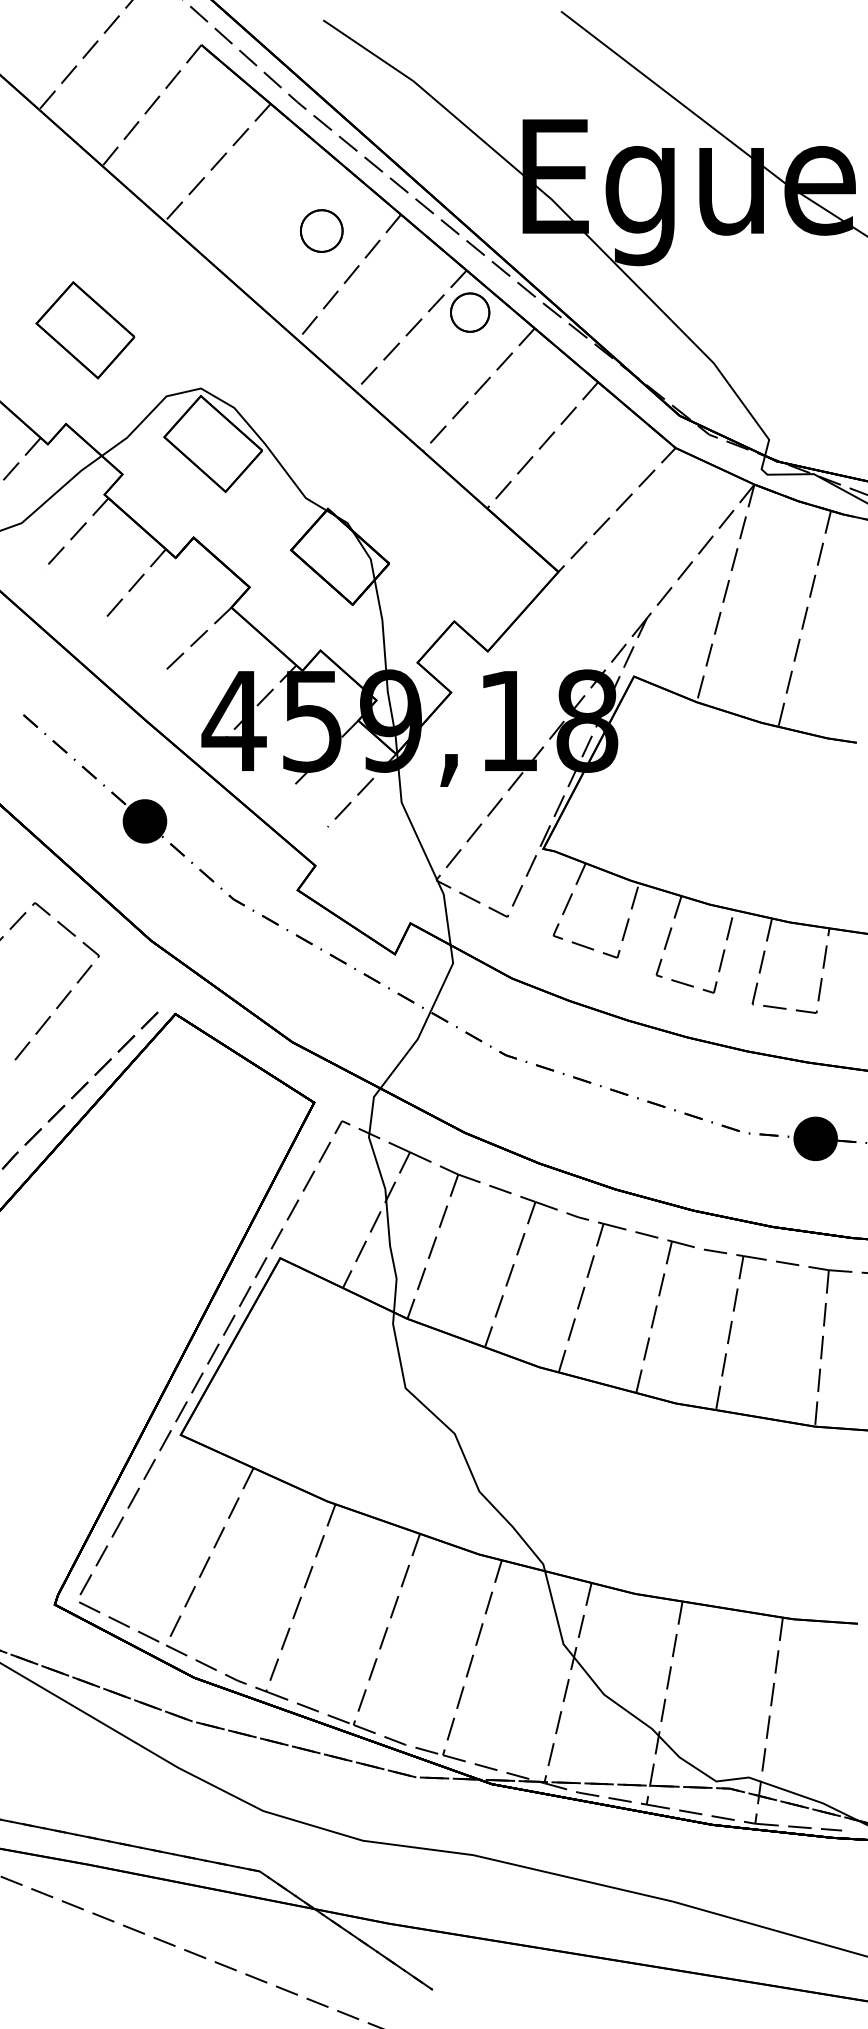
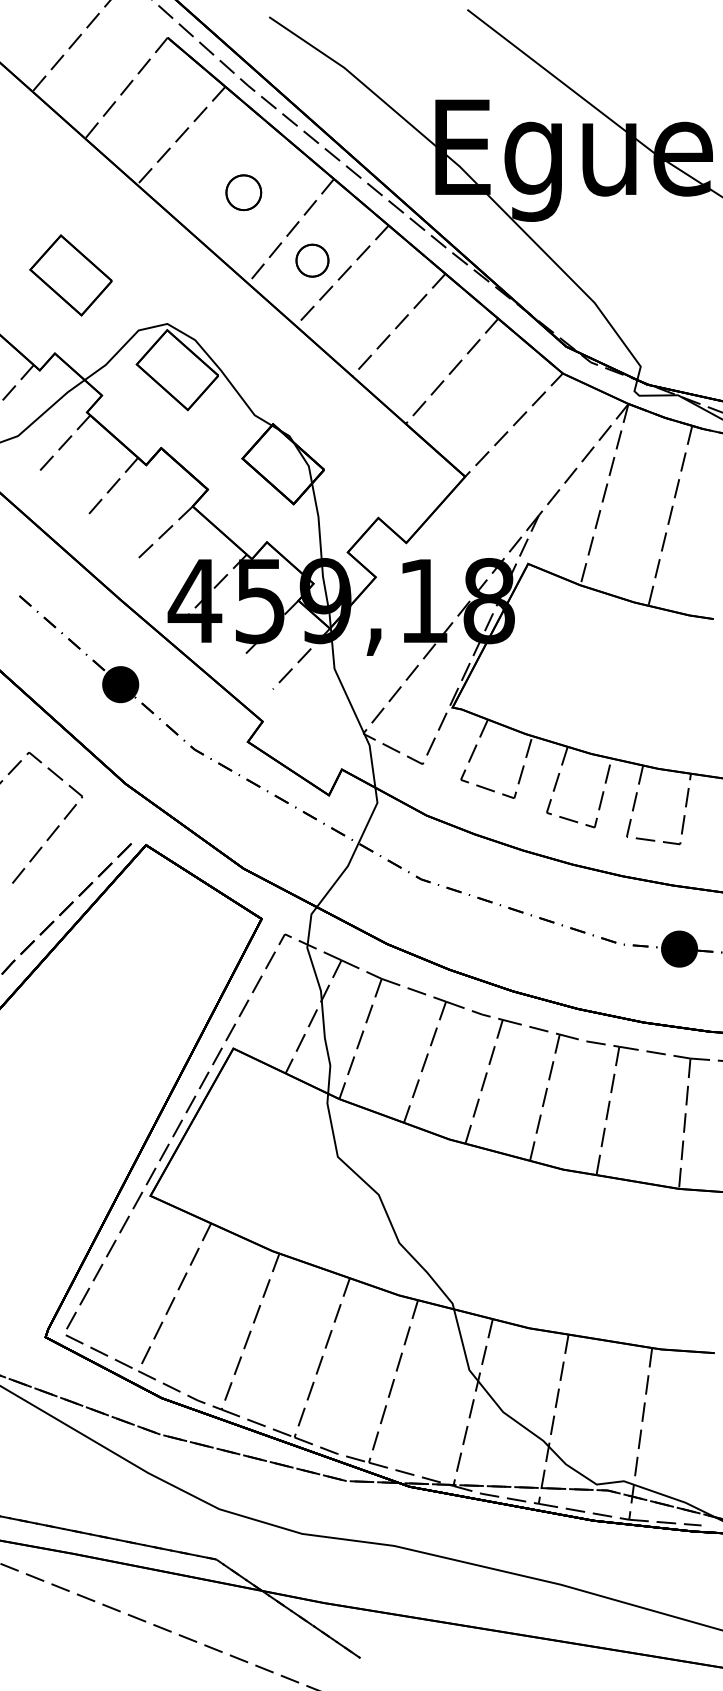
part: (321, 230) -> (243, 192), moved
part: (470, 312) -> (312, 260), moved

